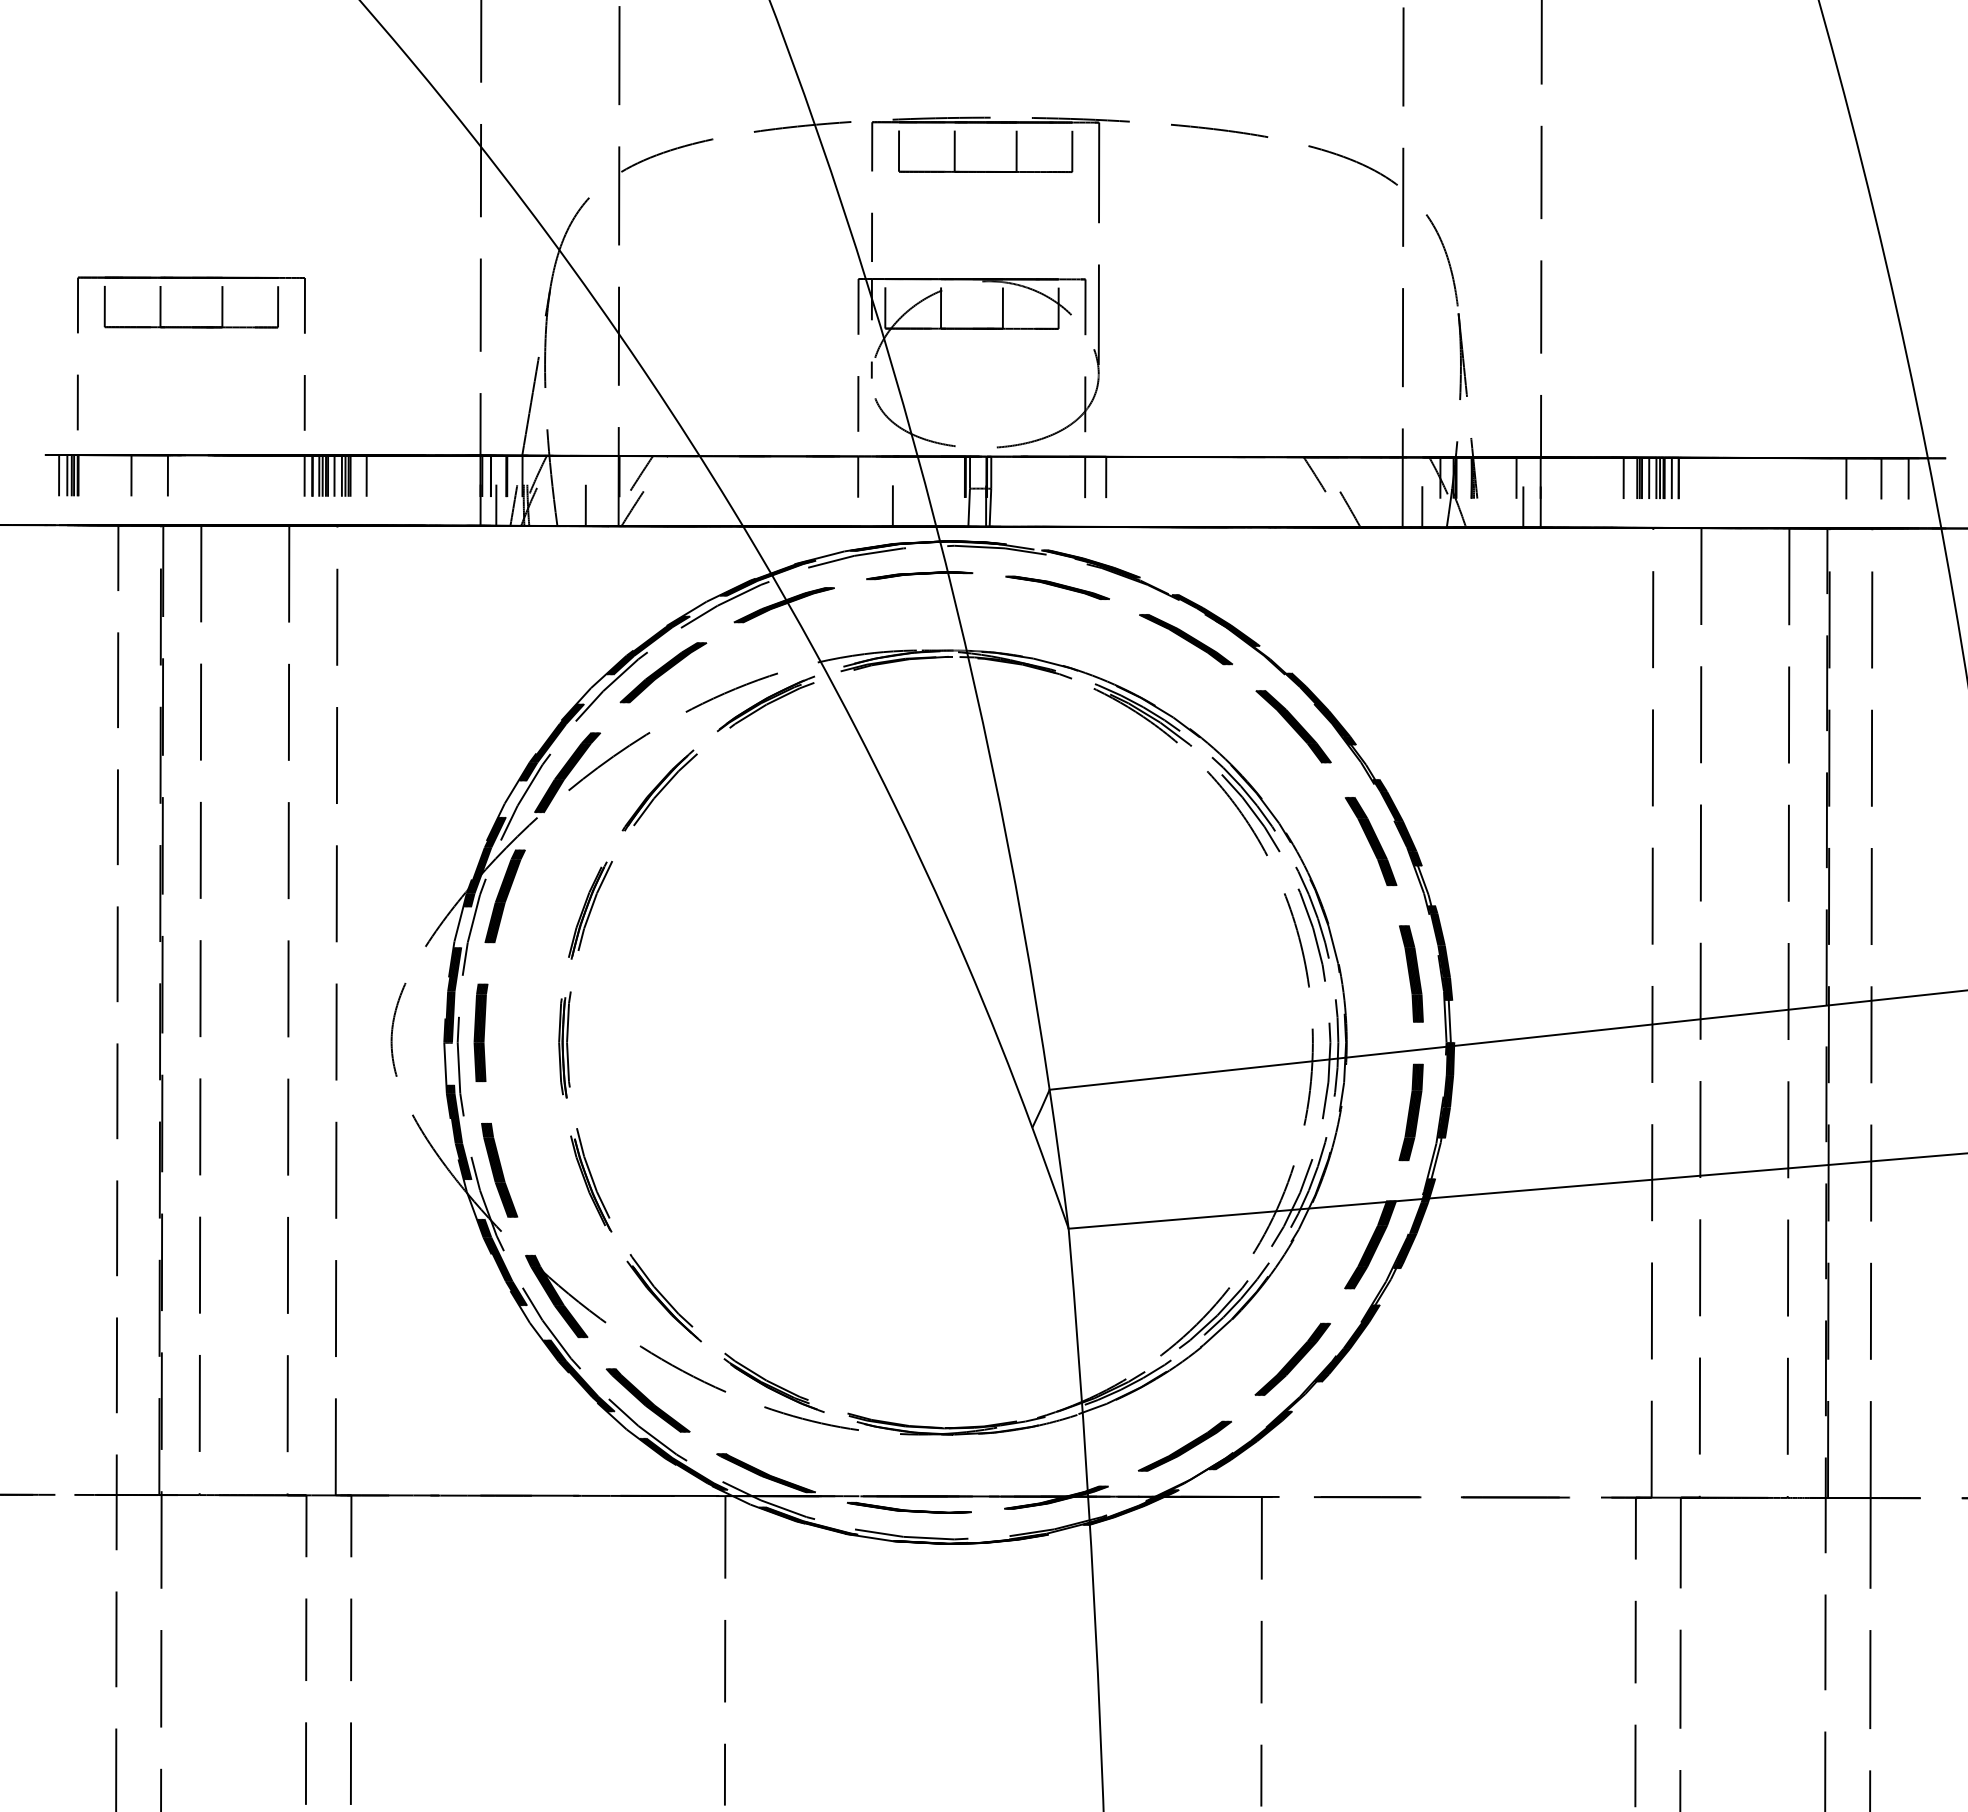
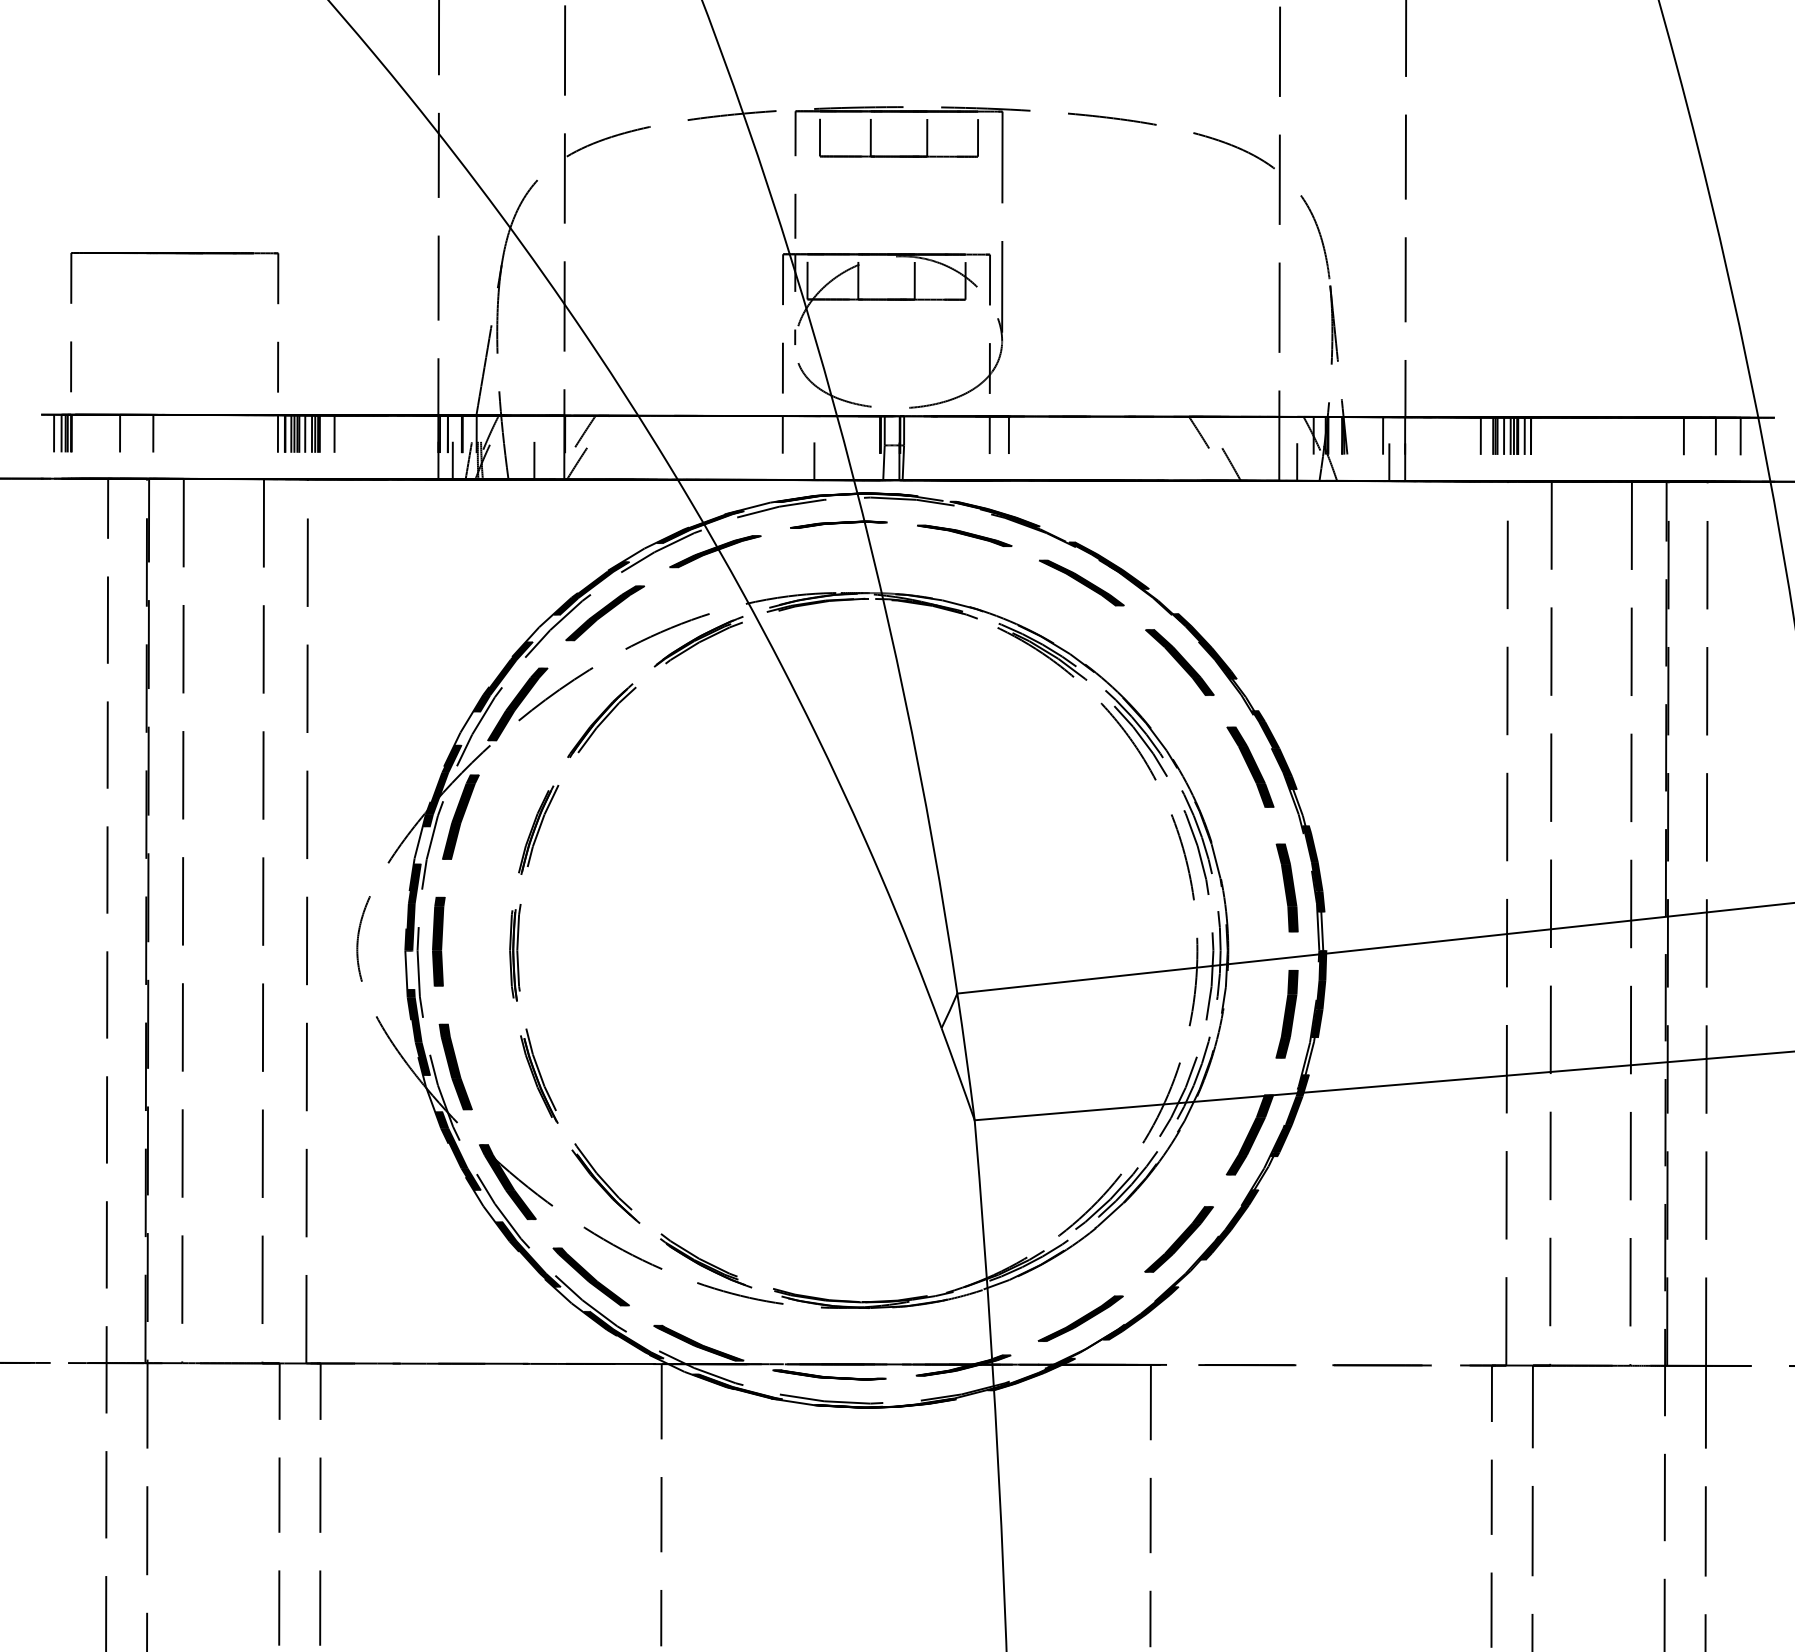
part: (190, 326) -> (173, 297), removed

